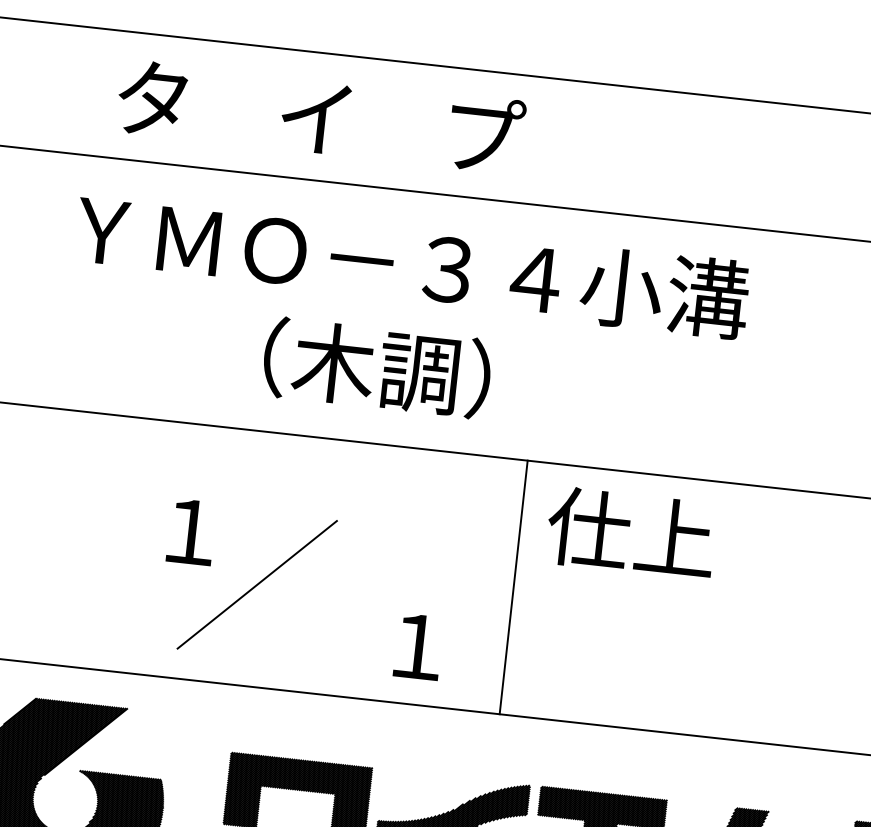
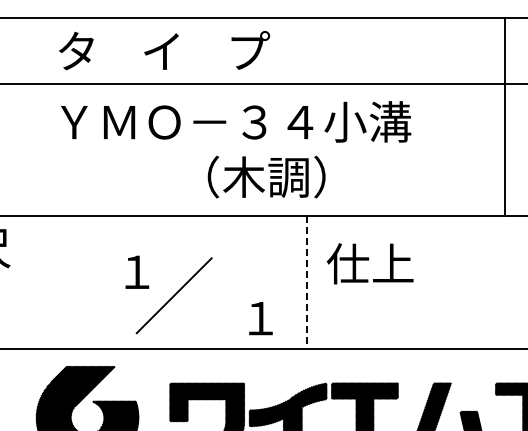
text: (321, 116) -> (164, 50), moved
text: (376, 366) -> (266, 176), moved
text: (630, 532) -> (369, 263), moved
line: (513, 589) -> (306, 283), solid -> dashed

